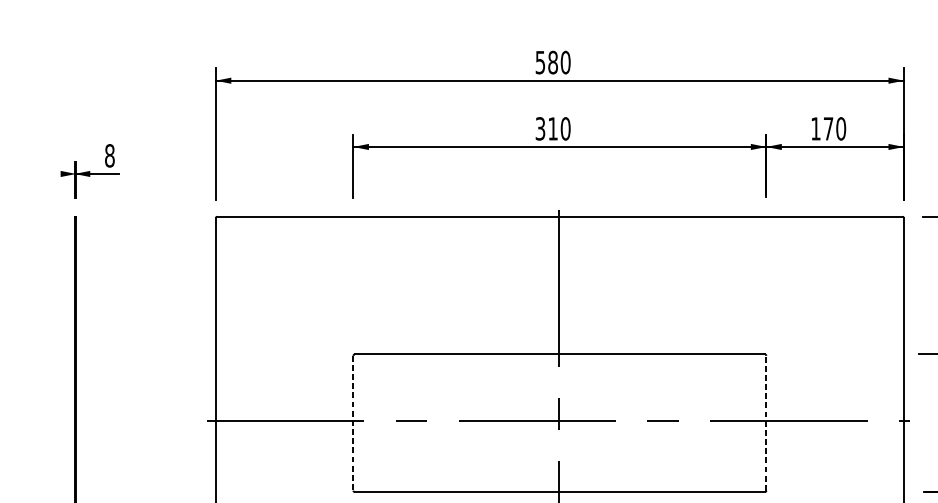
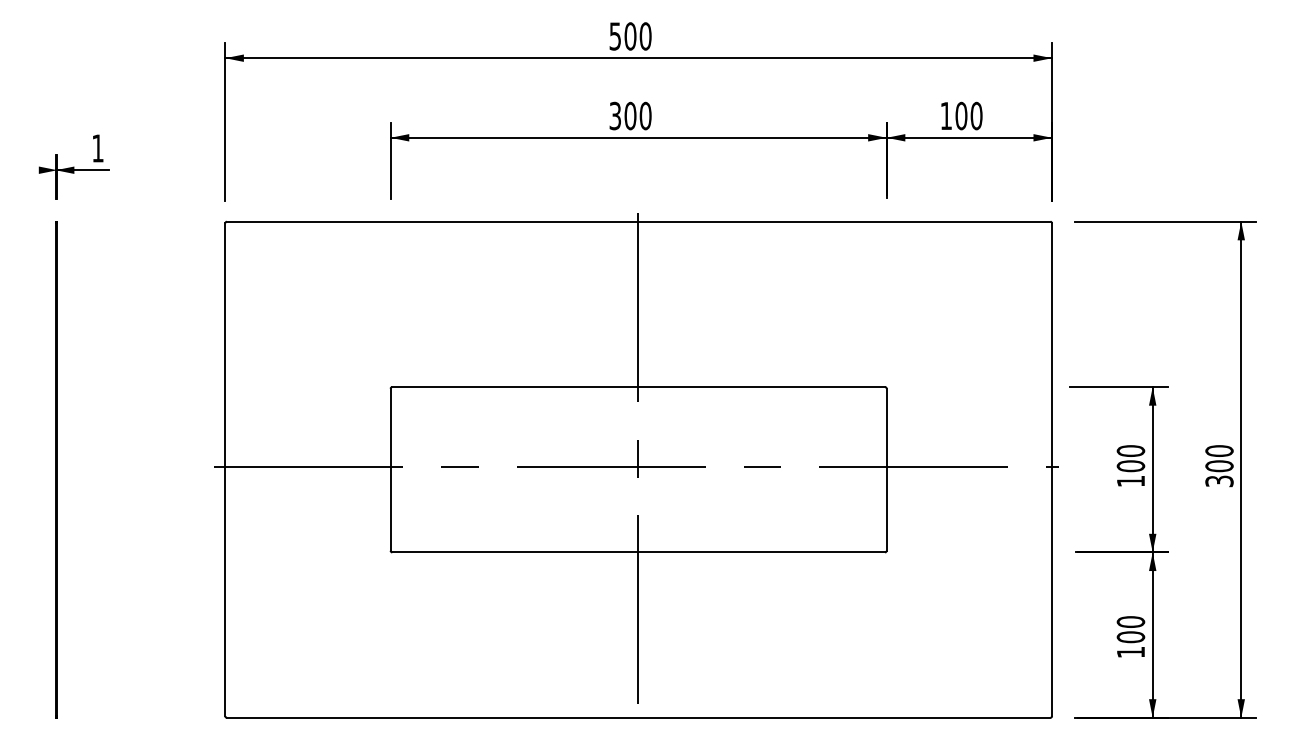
text: (553, 62) -> (630, 36), 580 -> 500
text: (553, 128) -> (630, 115), 310 -> 300
text: (828, 128) -> (961, 115), 170 -> 100
text: (109, 155) -> (97, 148), 8 -> 1
line: (353, 423) -> (390, 470), dashed -> solid
line: (766, 423) -> (886, 469), dashed -> solid

